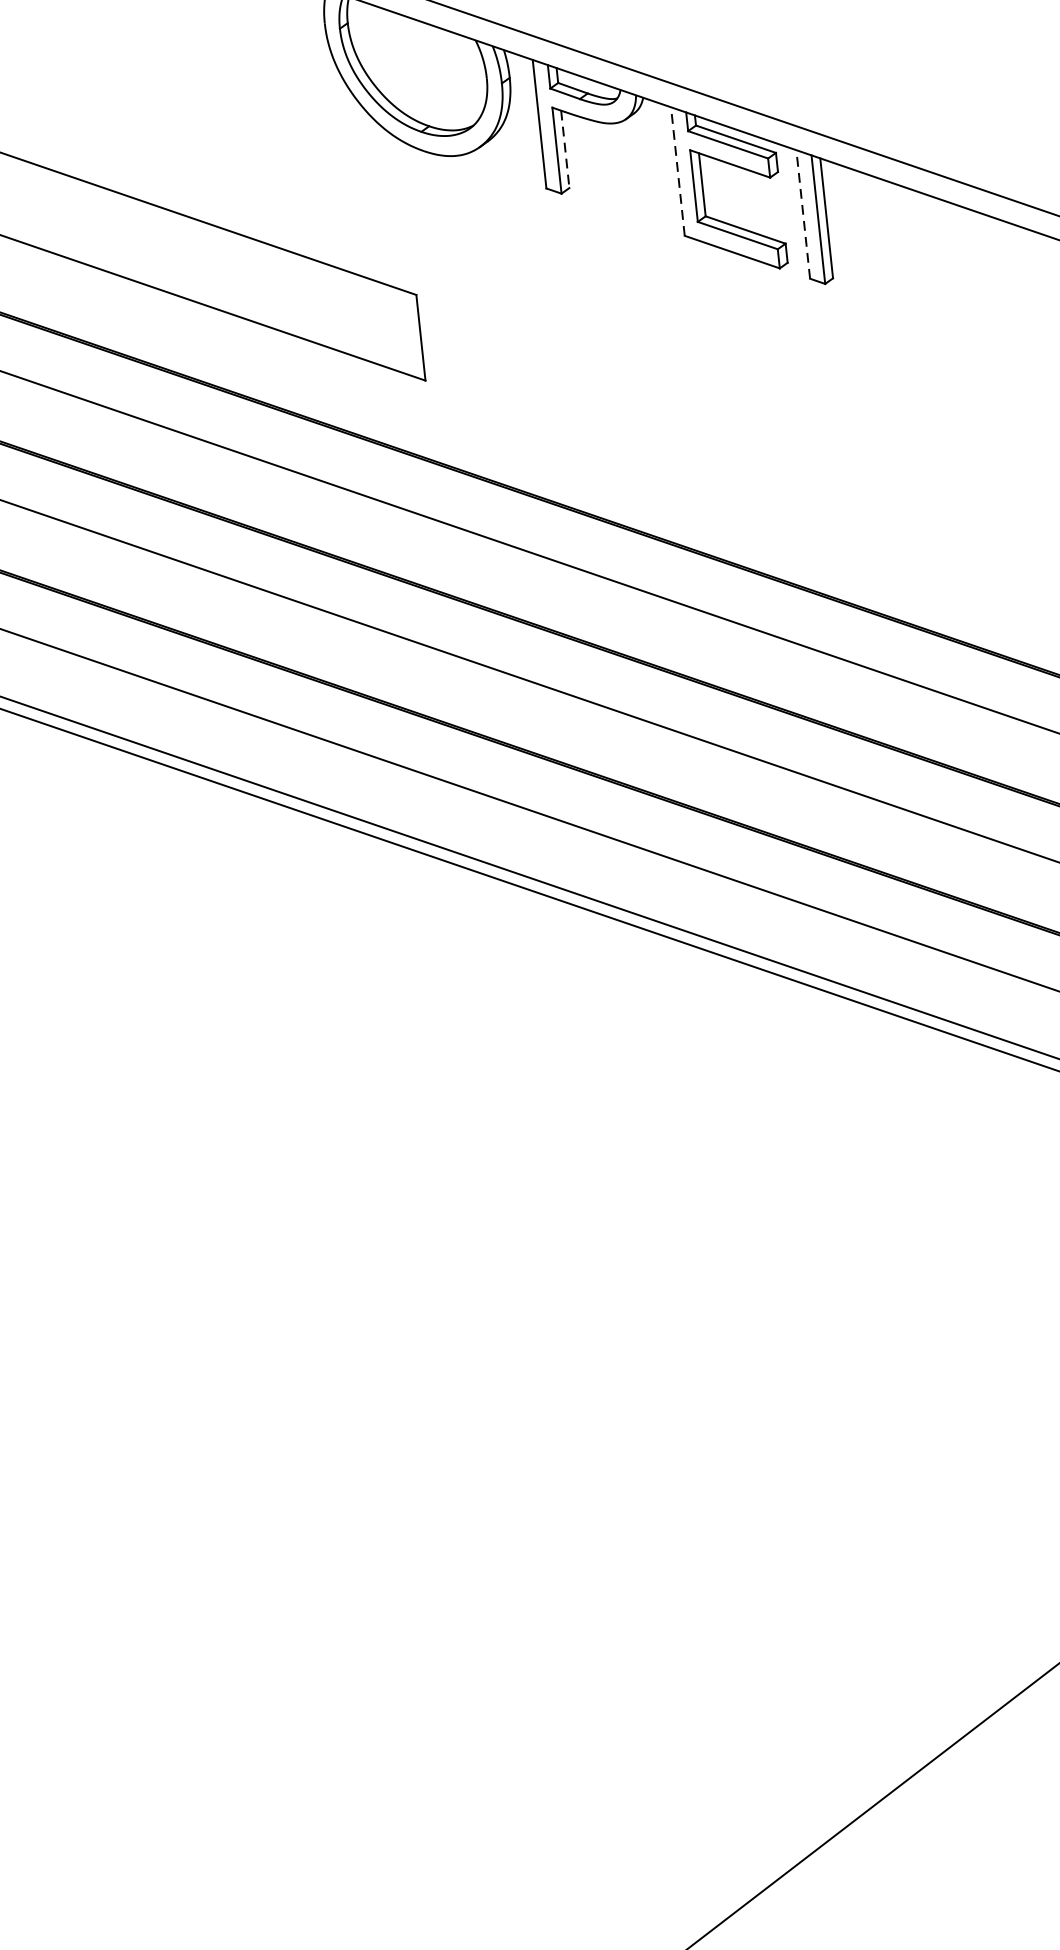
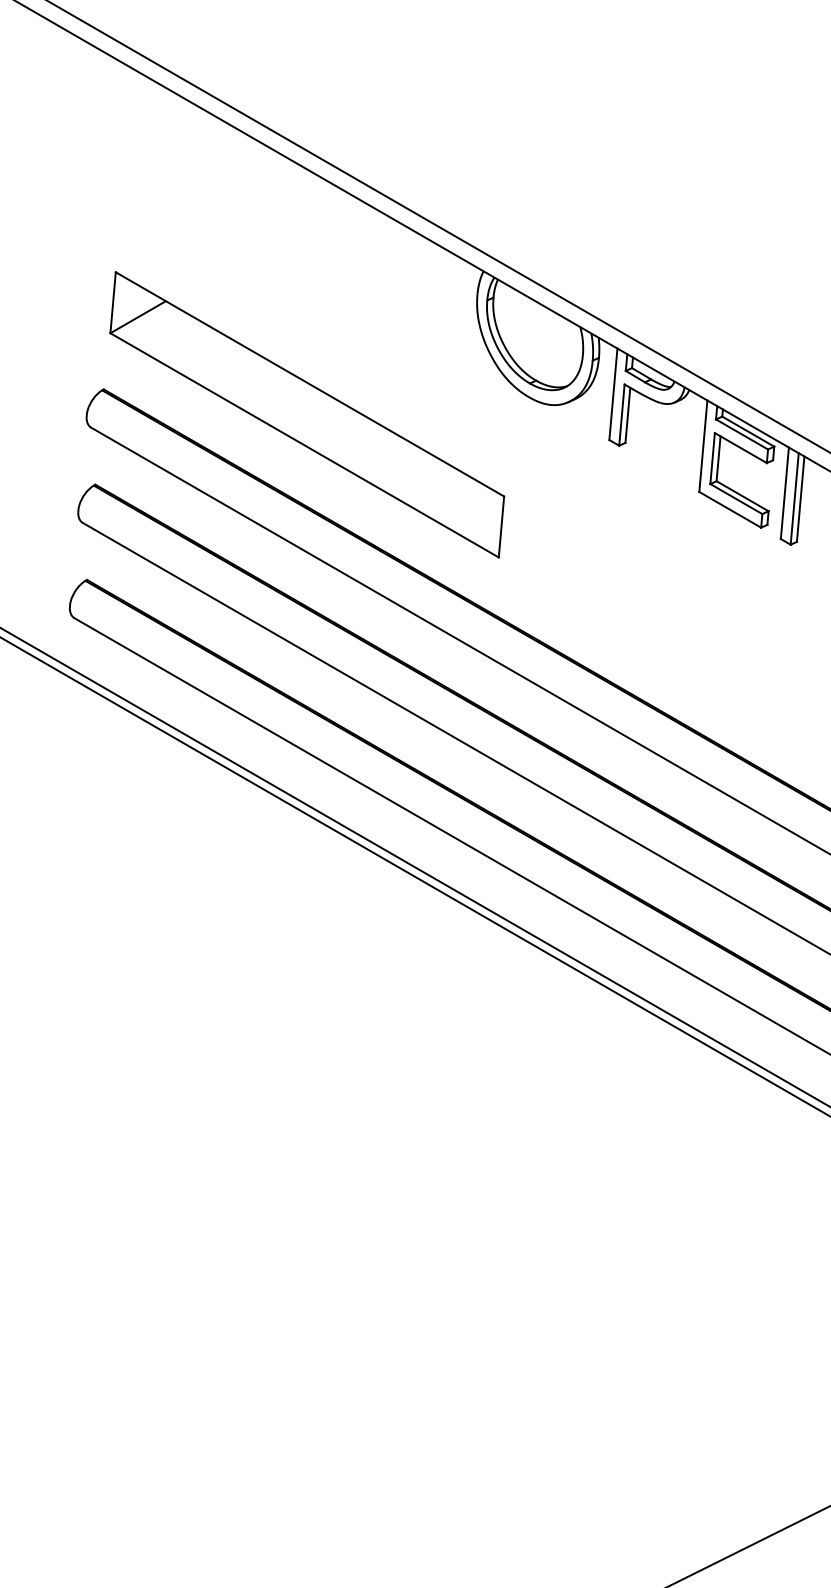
line: (564, 149) -> (627, 415), dashed -> solid
line: (678, 171) -> (703, 446), dashed -> solid
line: (802, 214) -> (784, 493), dashed -> solid

